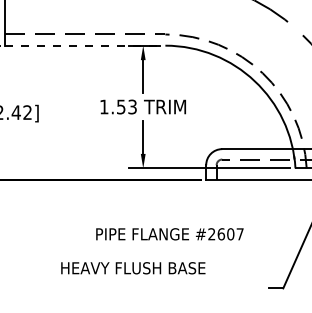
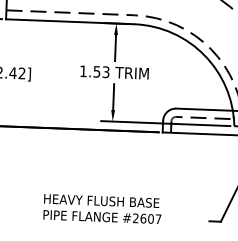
line: (85, 45) -> (70, 21), dashed -> solid
text: (169, 234) -> (102, 217), moved

